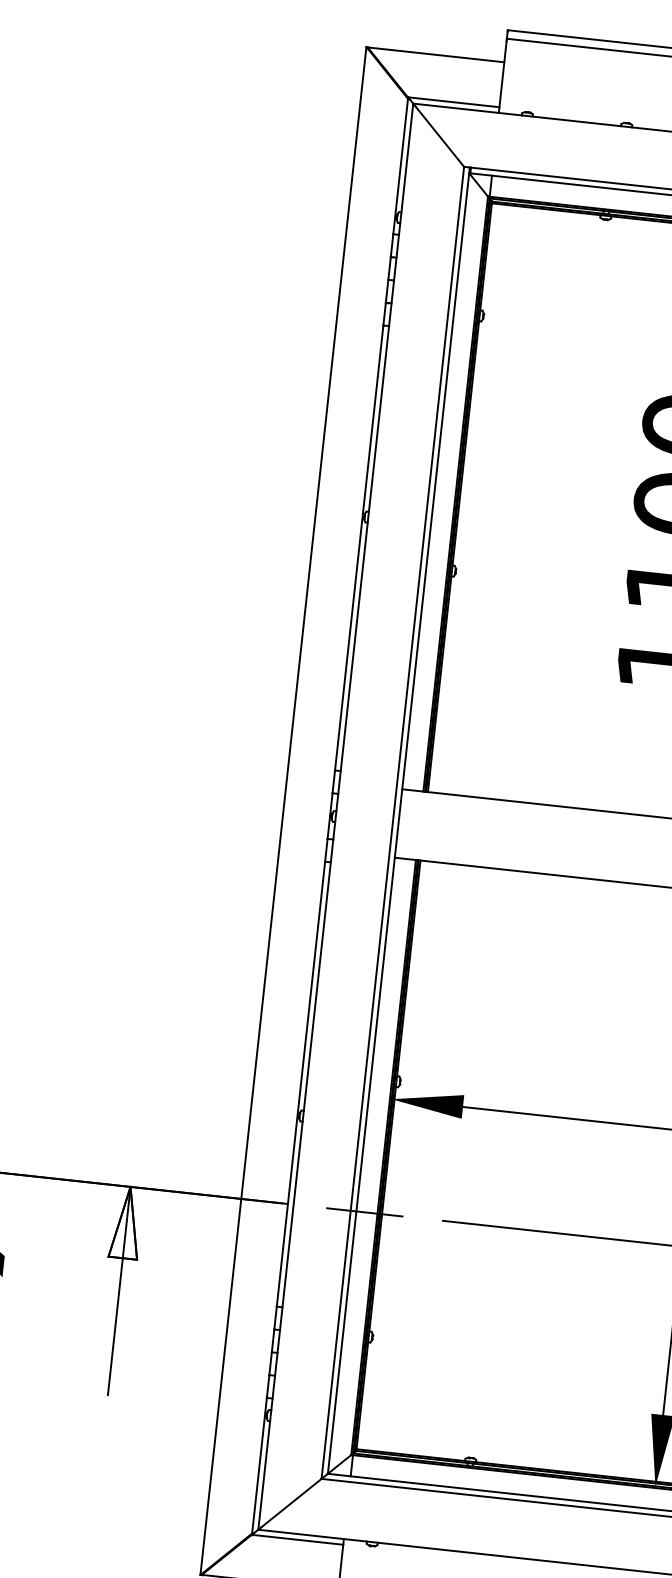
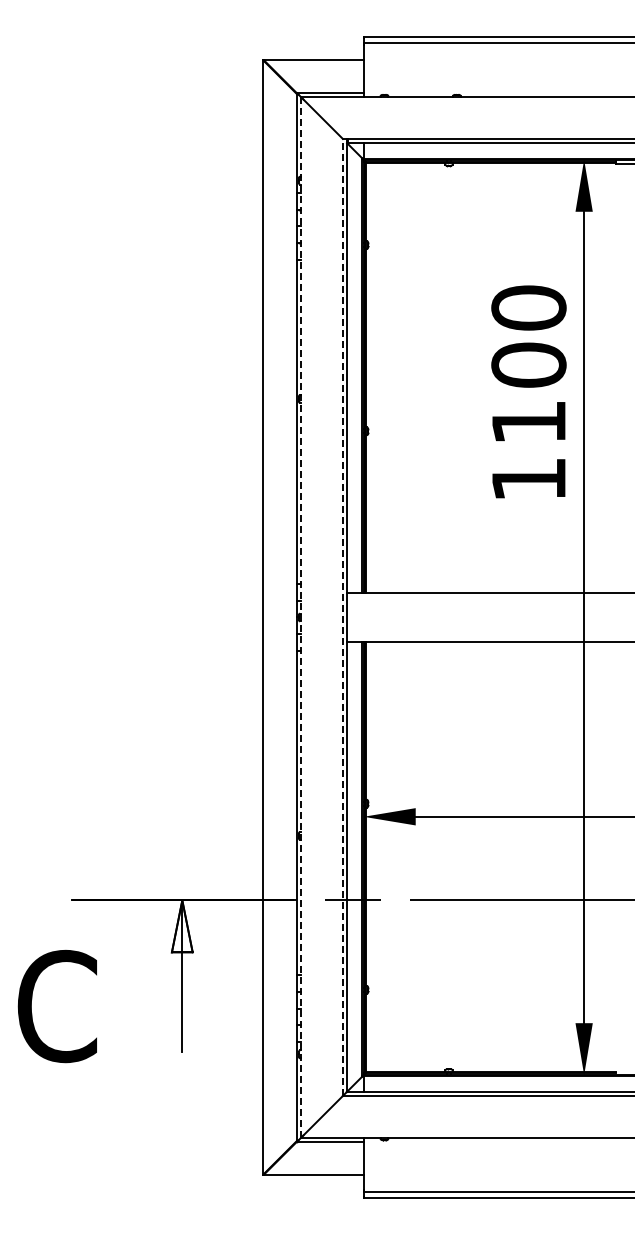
line: (336, 815) -> (301, 616), solid -> dashed
line: (392, 822) -> (342, 617), solid -> dashed

